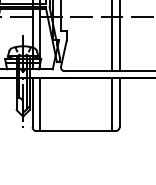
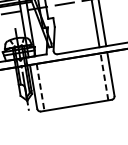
line: (112, 104) -> (104, 76), solid -> dashed
line: (40, 105) -> (41, 88), solid -> dashed

